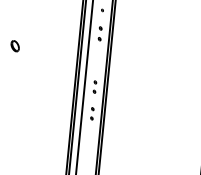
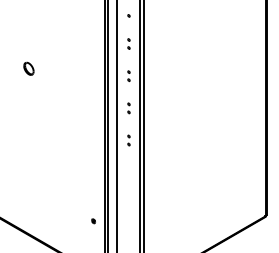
part: (99, 33) -> (128, 43), size x0.62
part: (97, 60) -> (128, 76), added
part: (94, 87) -> (128, 108), size x0.71
part: (91, 113) -> (128, 140), size x0.71

